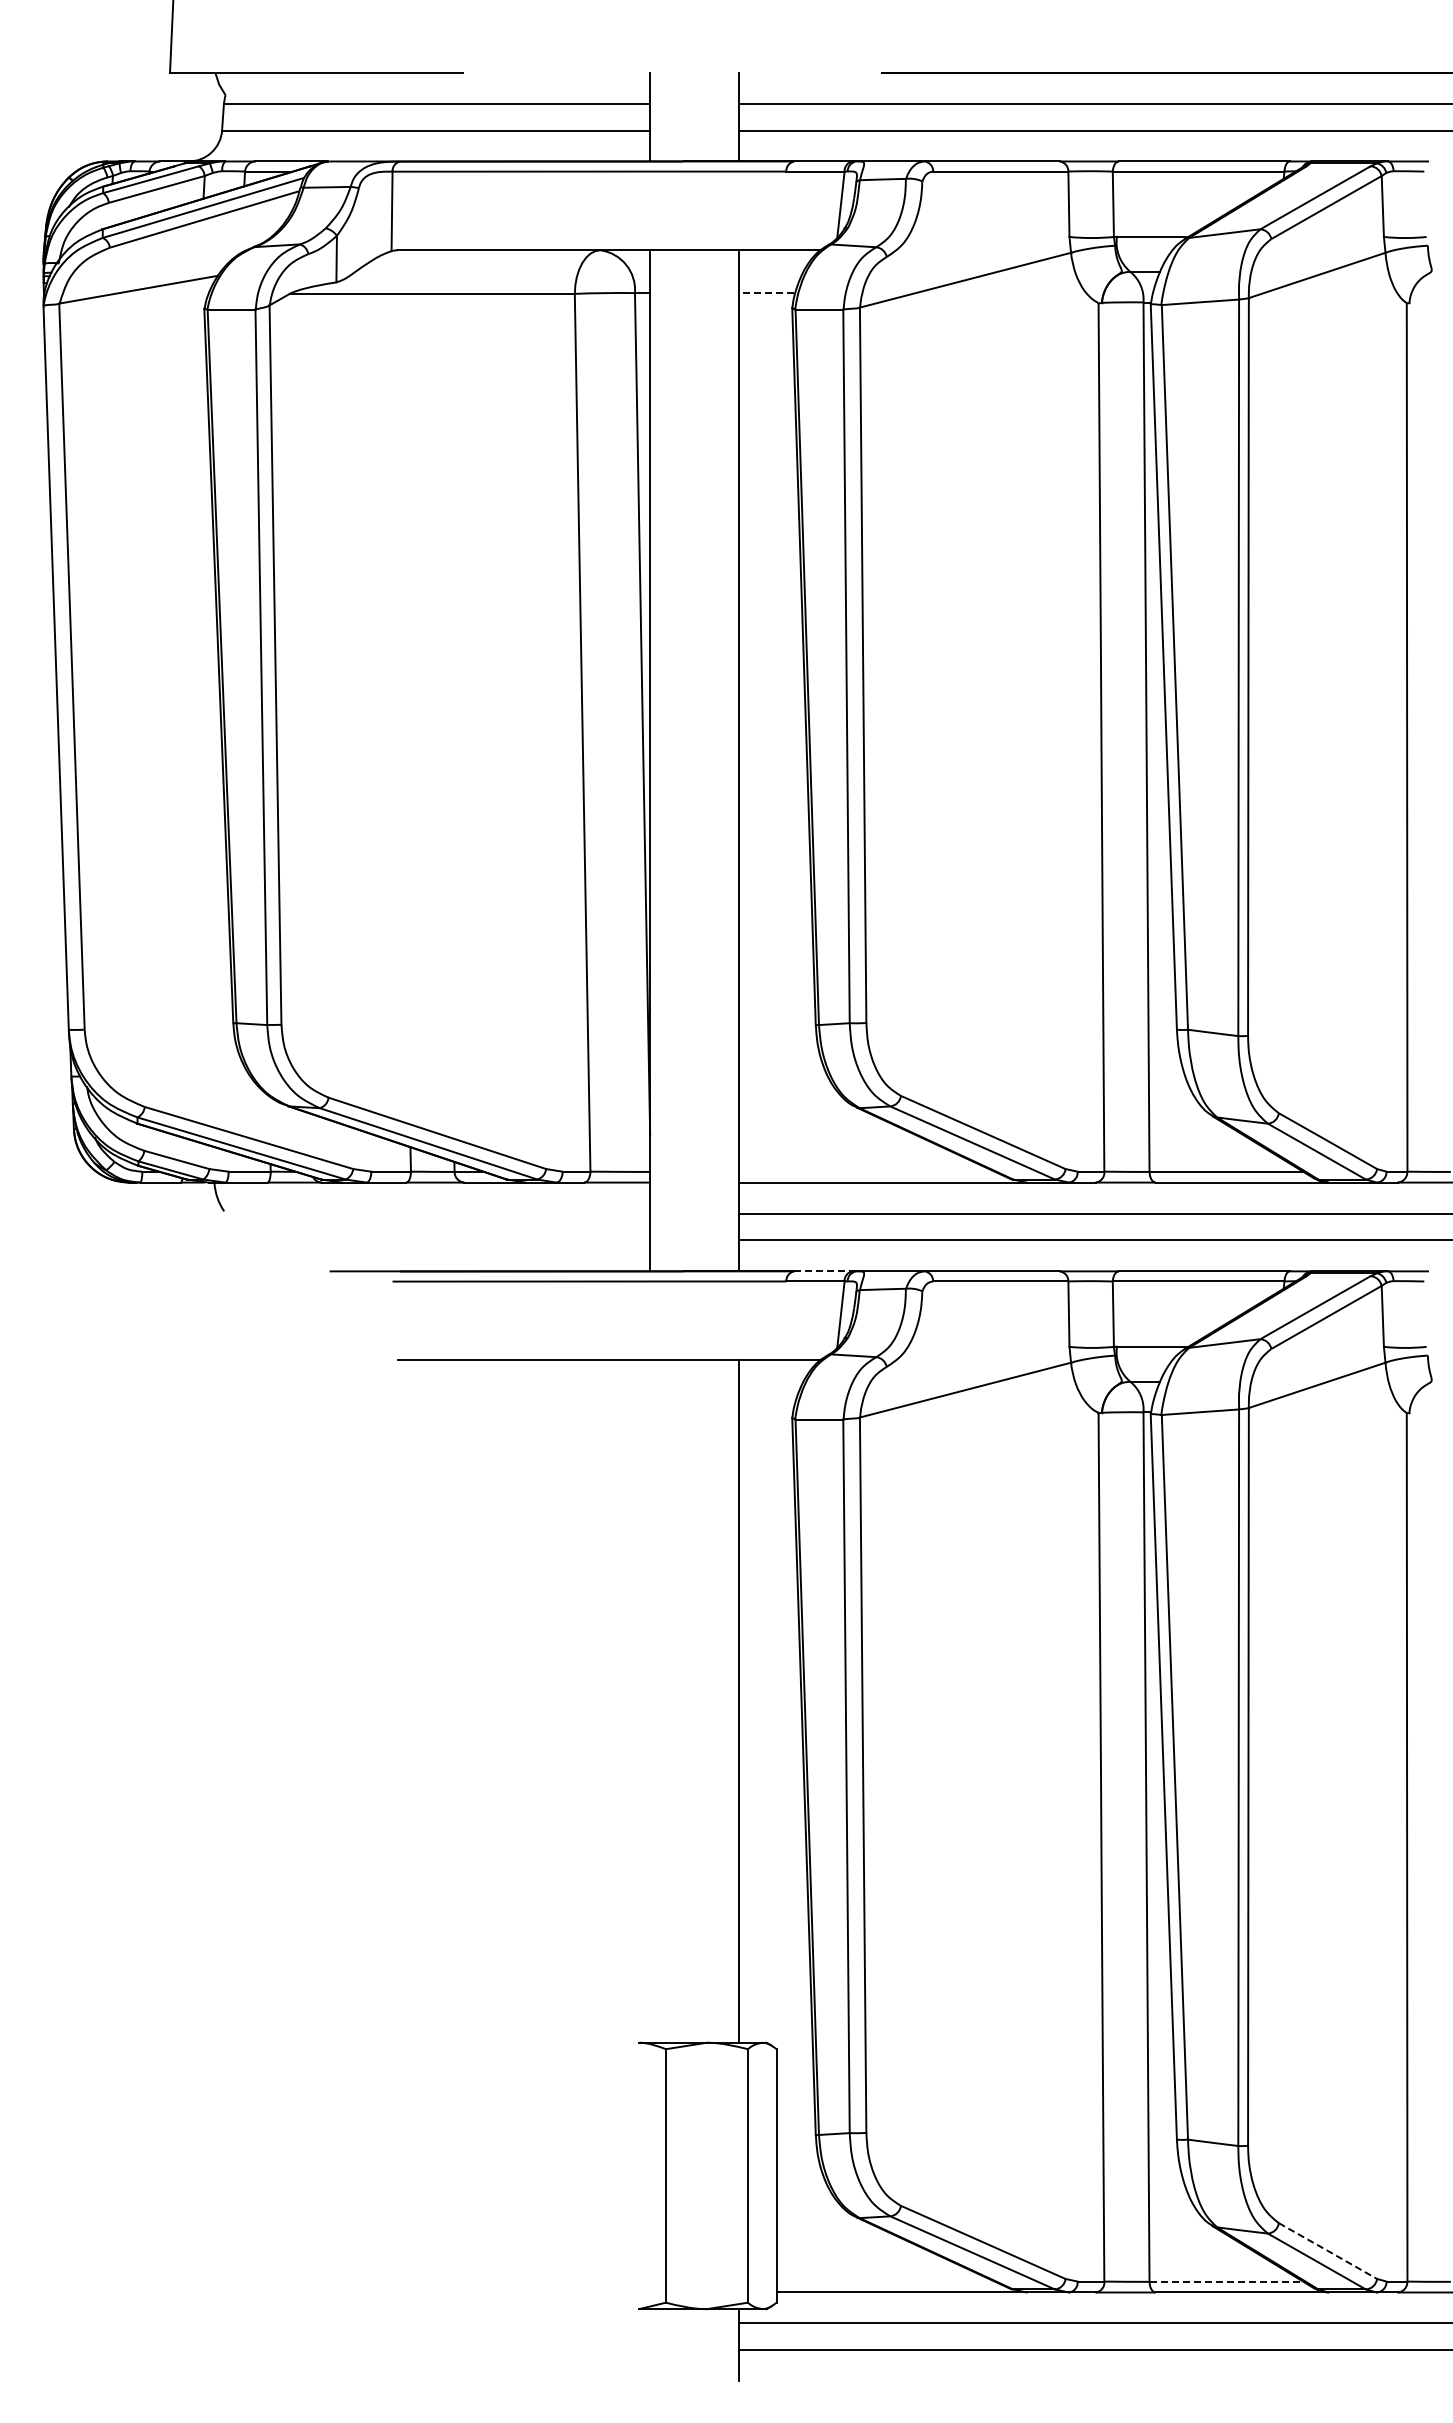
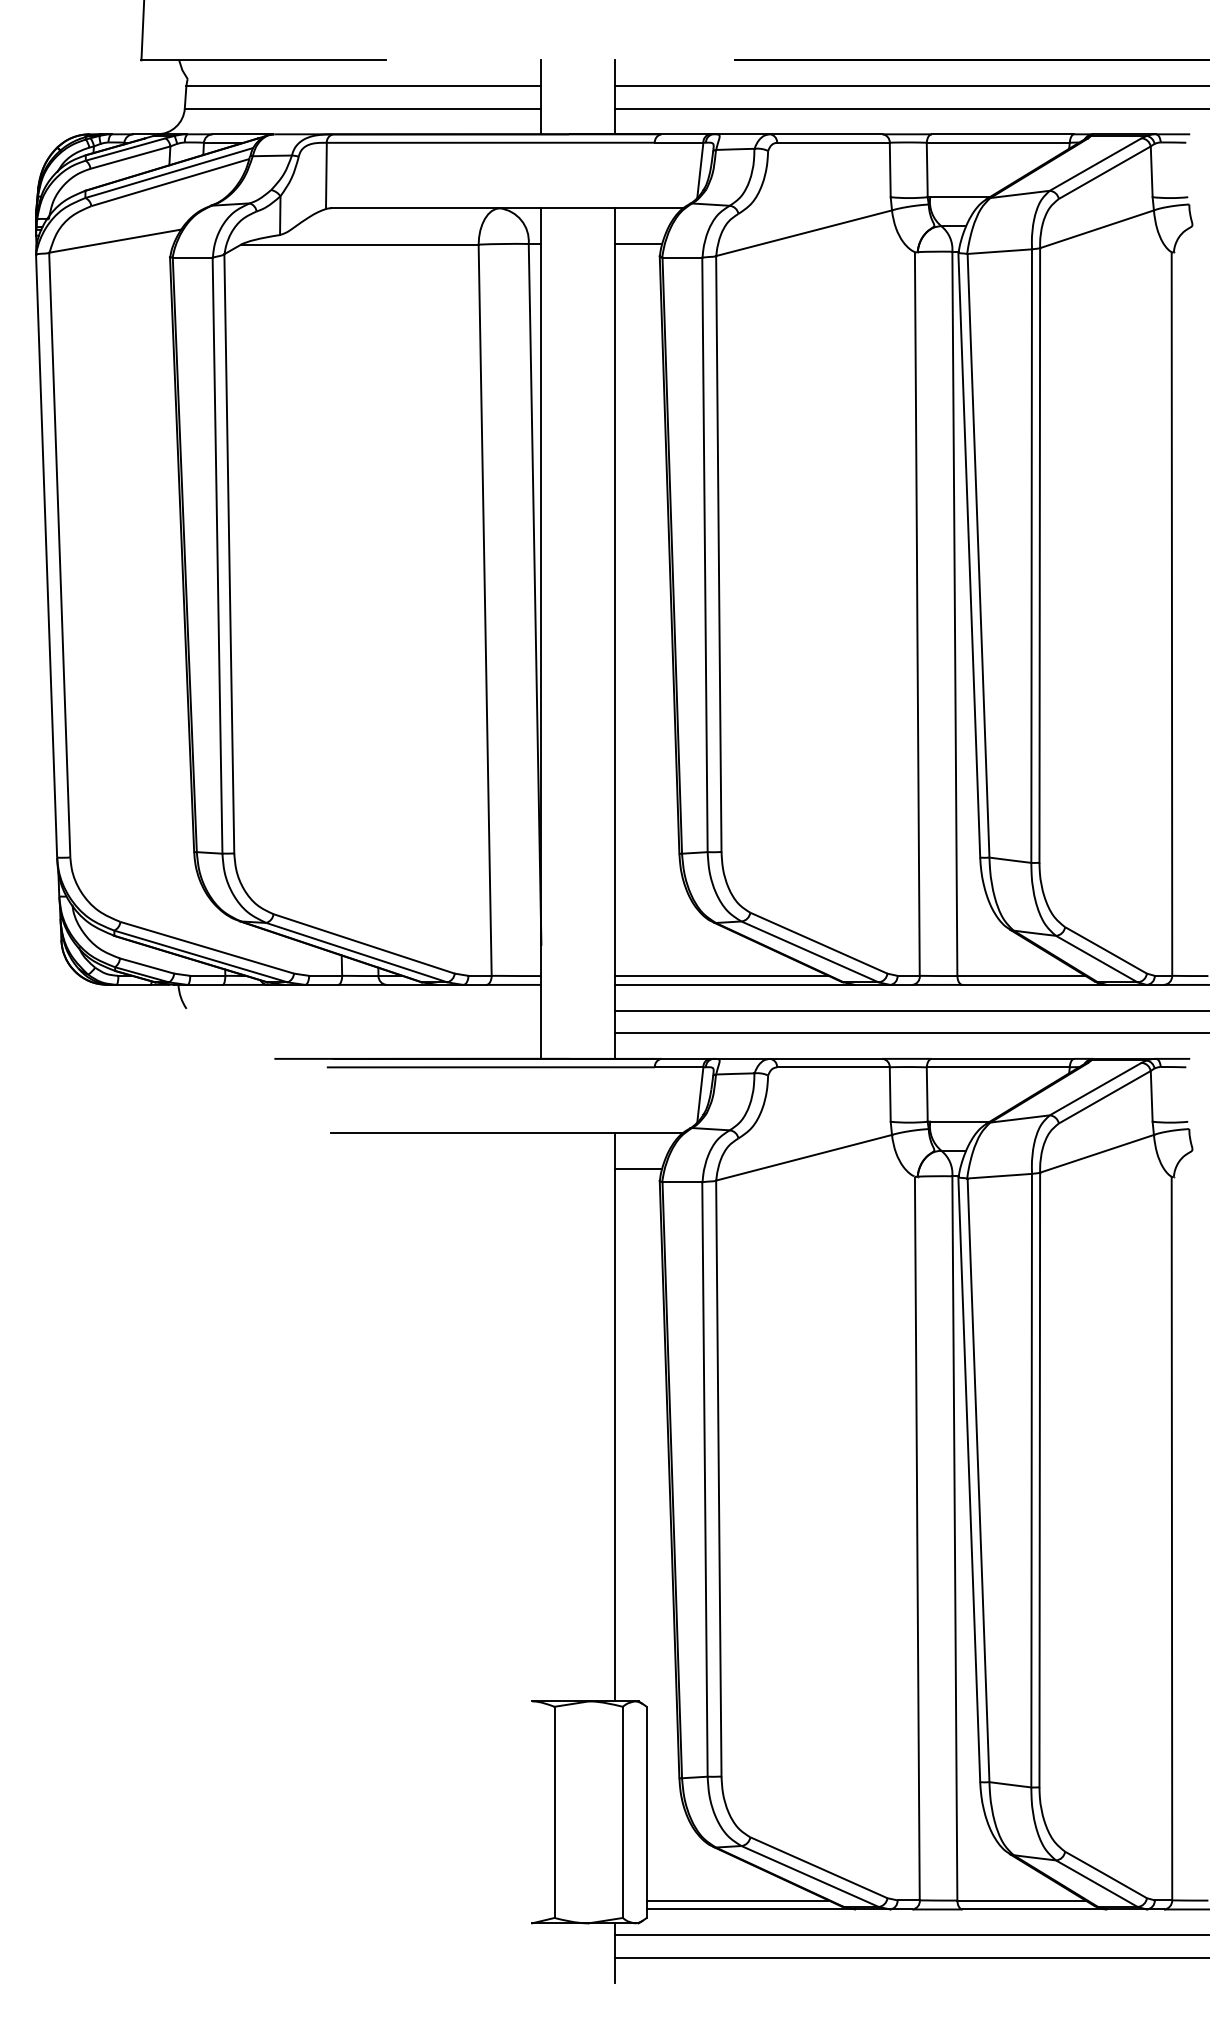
line: (766, 293) -> (638, 244), dashed -> solid
line: (866, 1171) -> (721, 975), added
line: (823, 1271) -> (685, 1058), dashed -> solid
line: (766, 1403) -> (638, 1168), added
line: (1327, 2250) -> (1105, 1874), dashed -> solid
line: (885, 2281) -> (737, 1900), added
line: (1226, 2281) -> (1021, 1900), dashed -> solid

